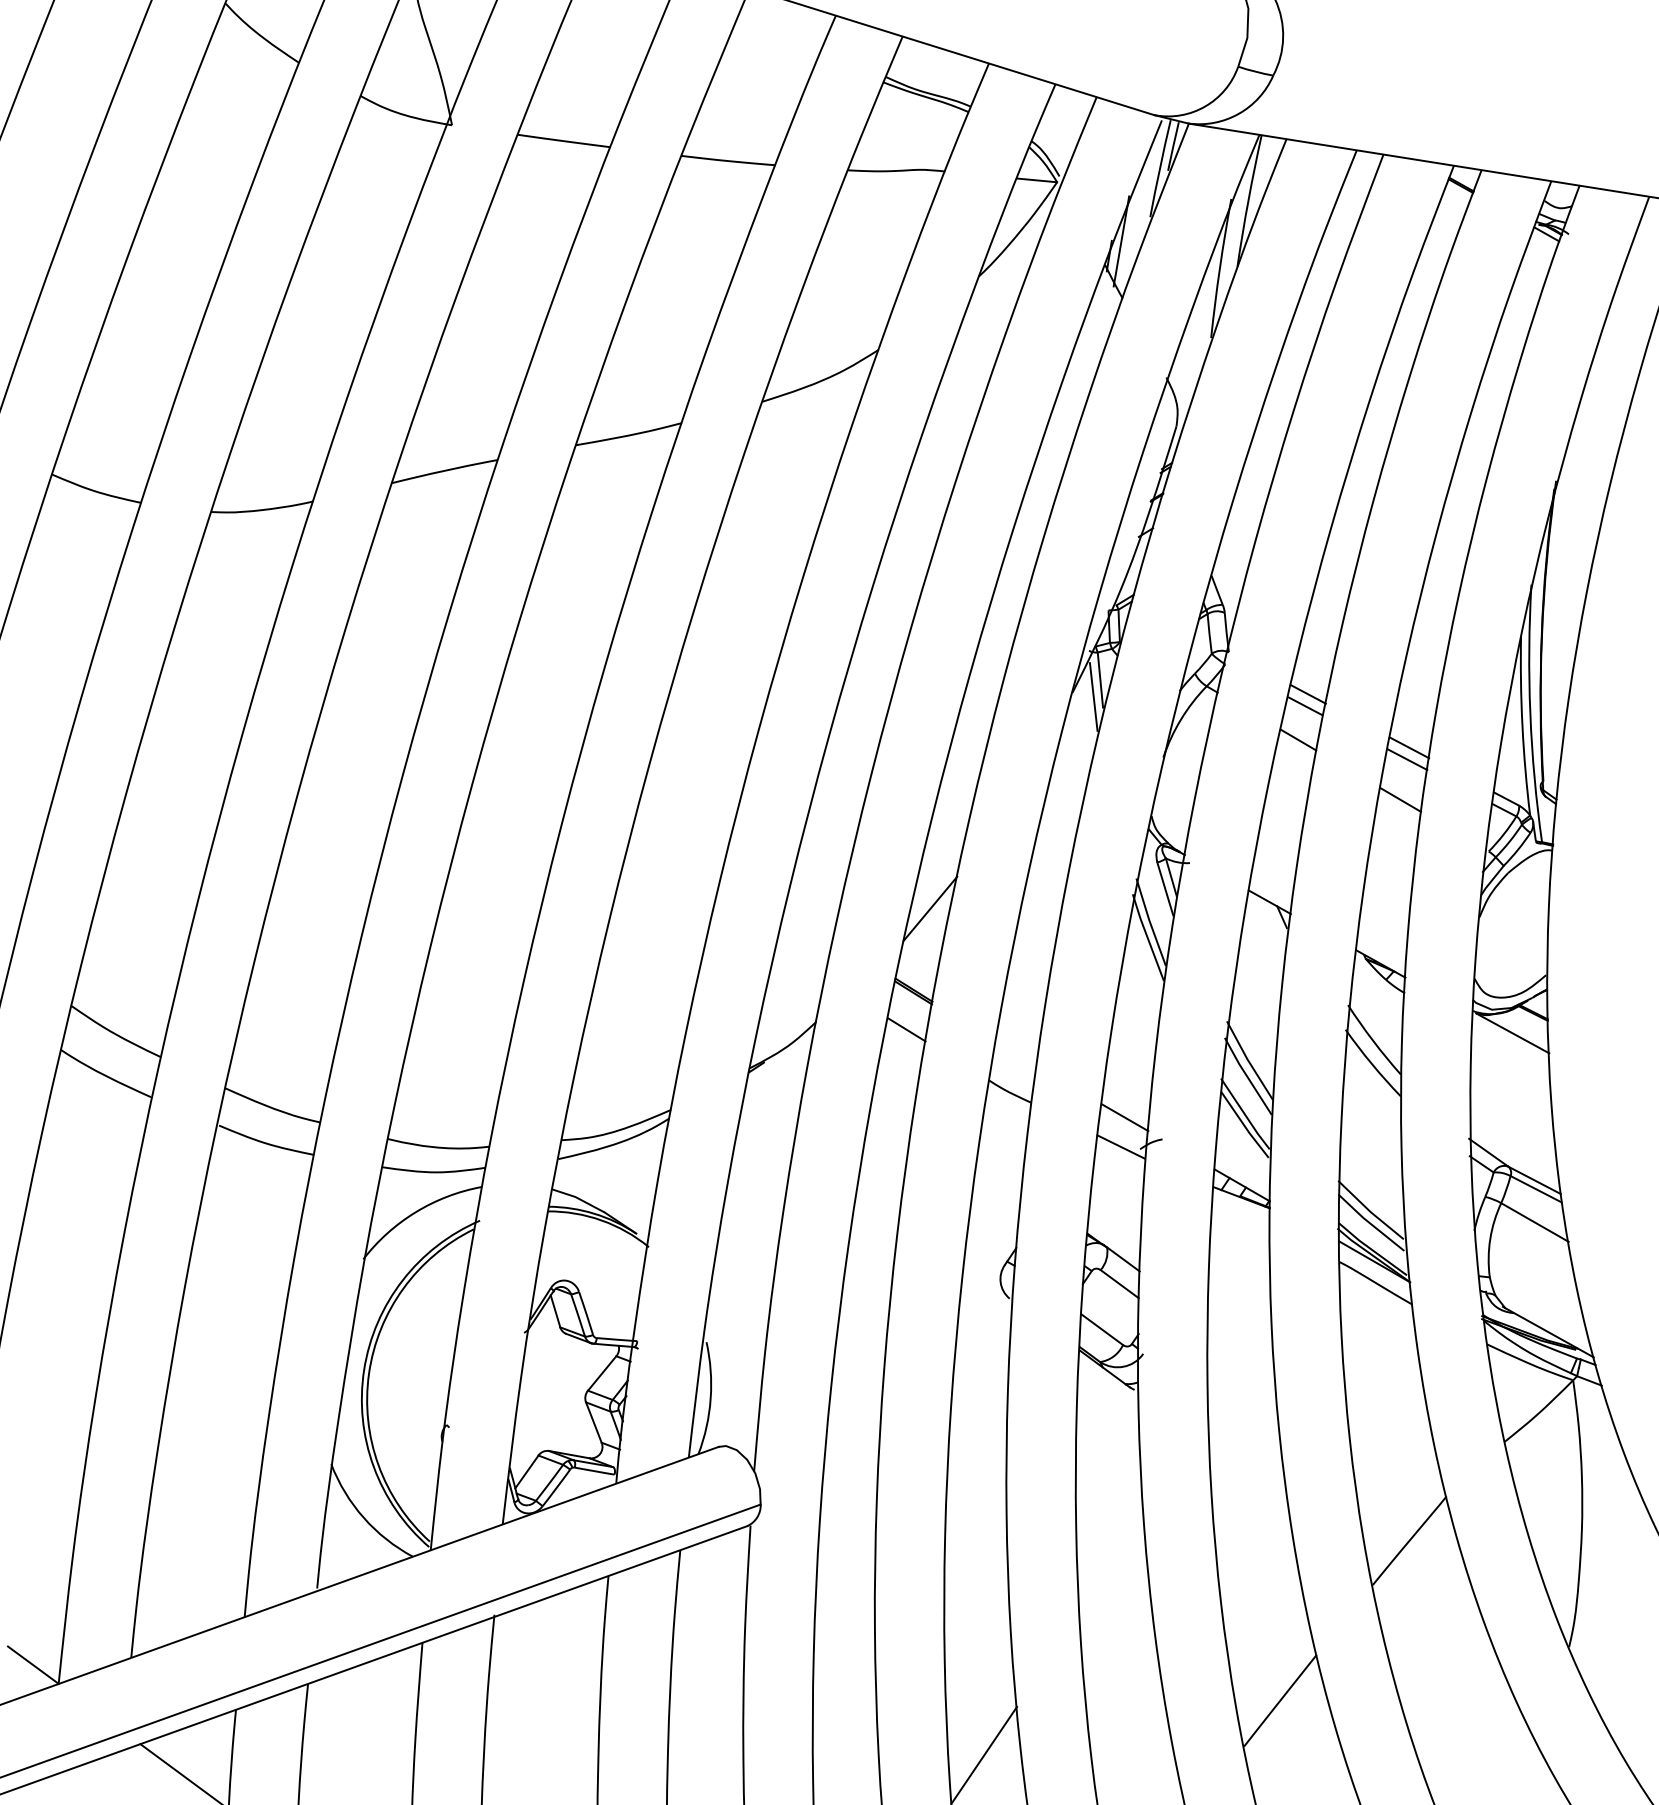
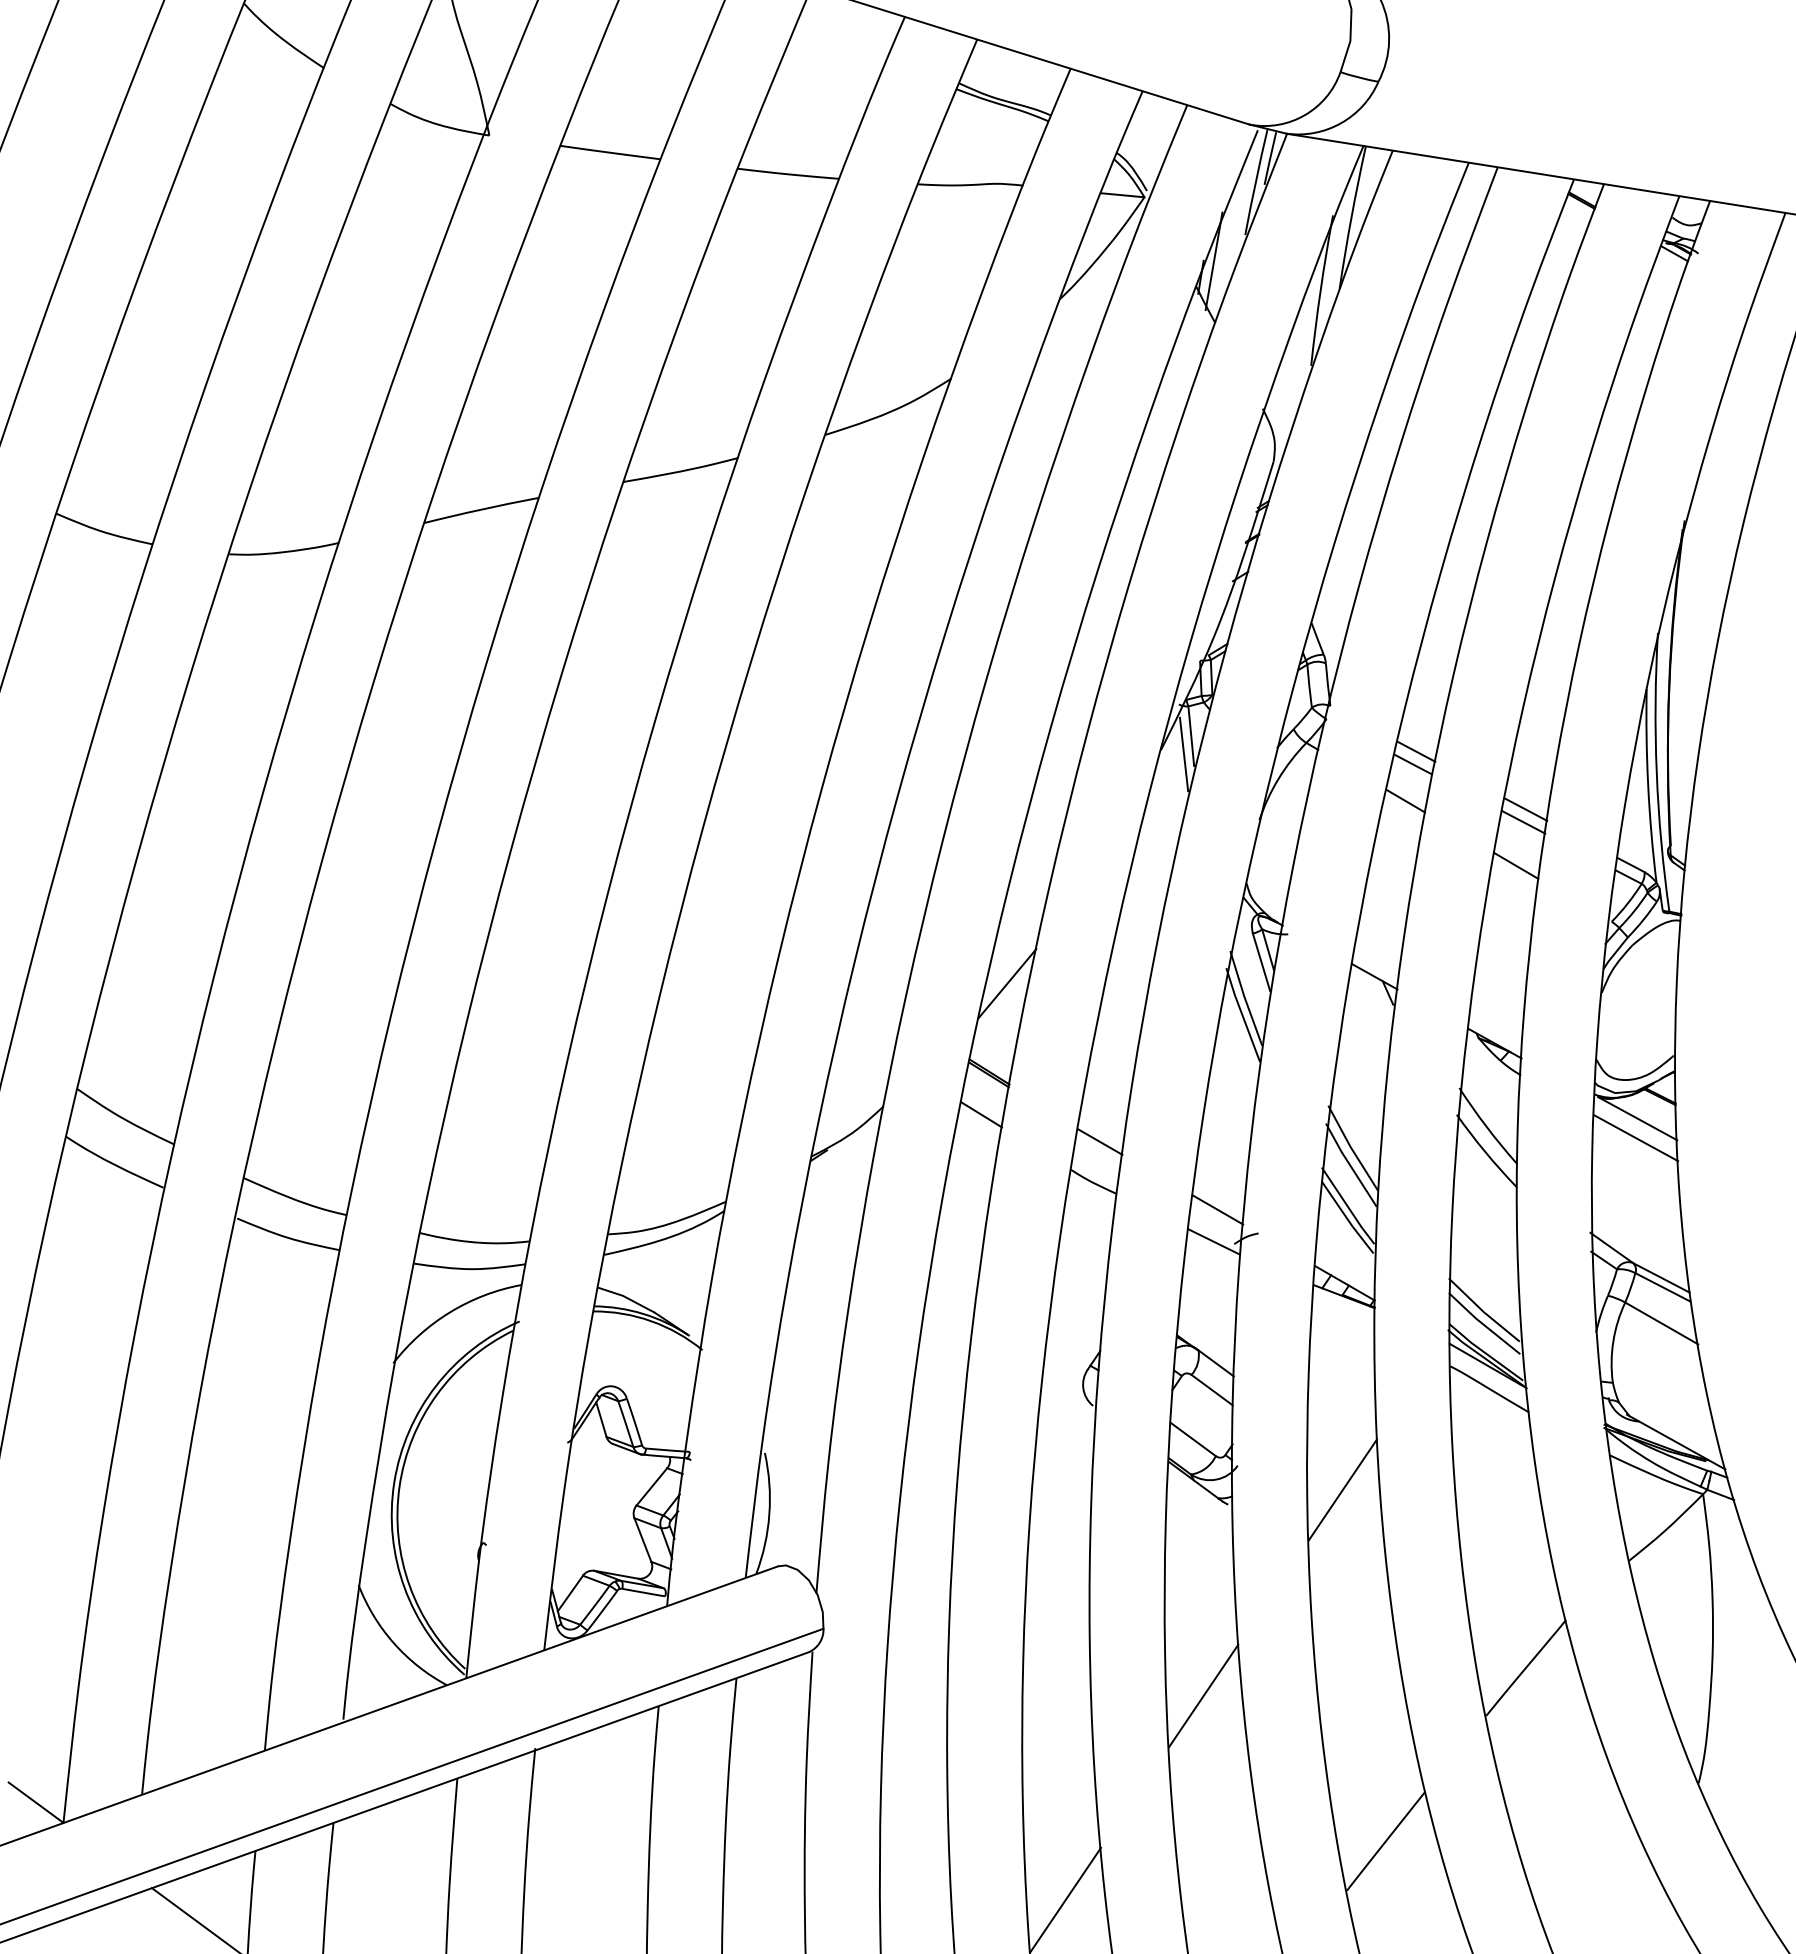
line: (1510, 1051) -> (1635, 1138), added
line: (1015, 1054) -> (1099, 1141), added
line: (1240, 1375) -> (1342, 1489), added
line: (1111, 1566) -> (1203, 1695), added

